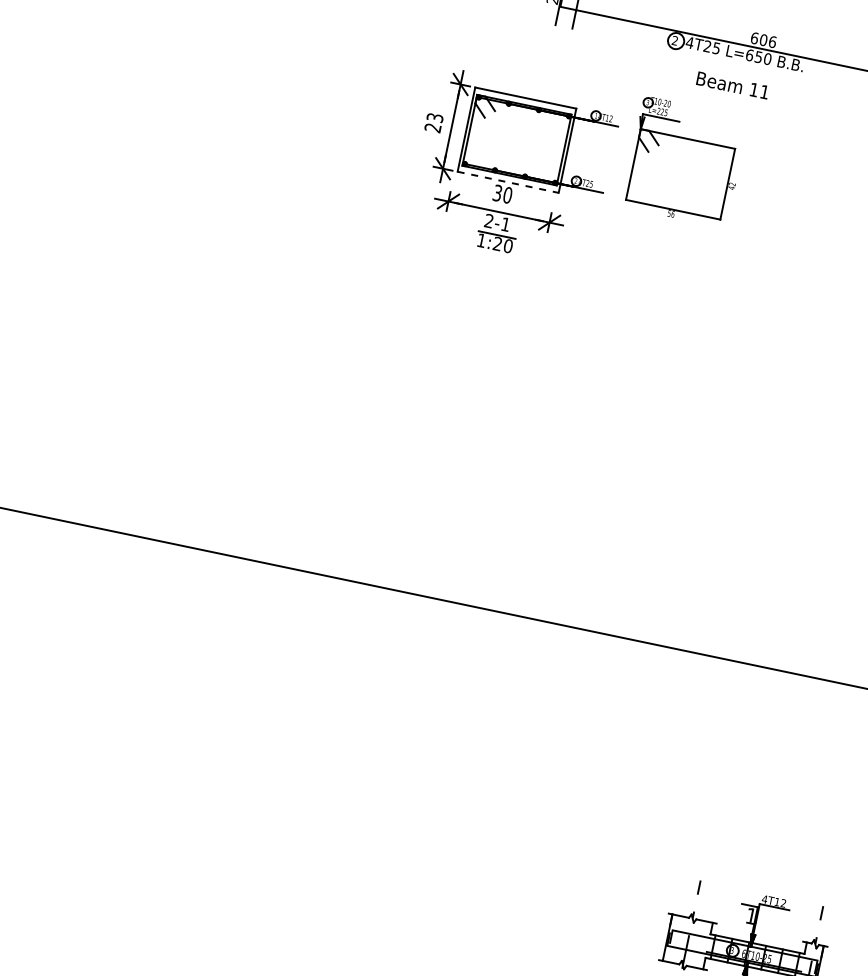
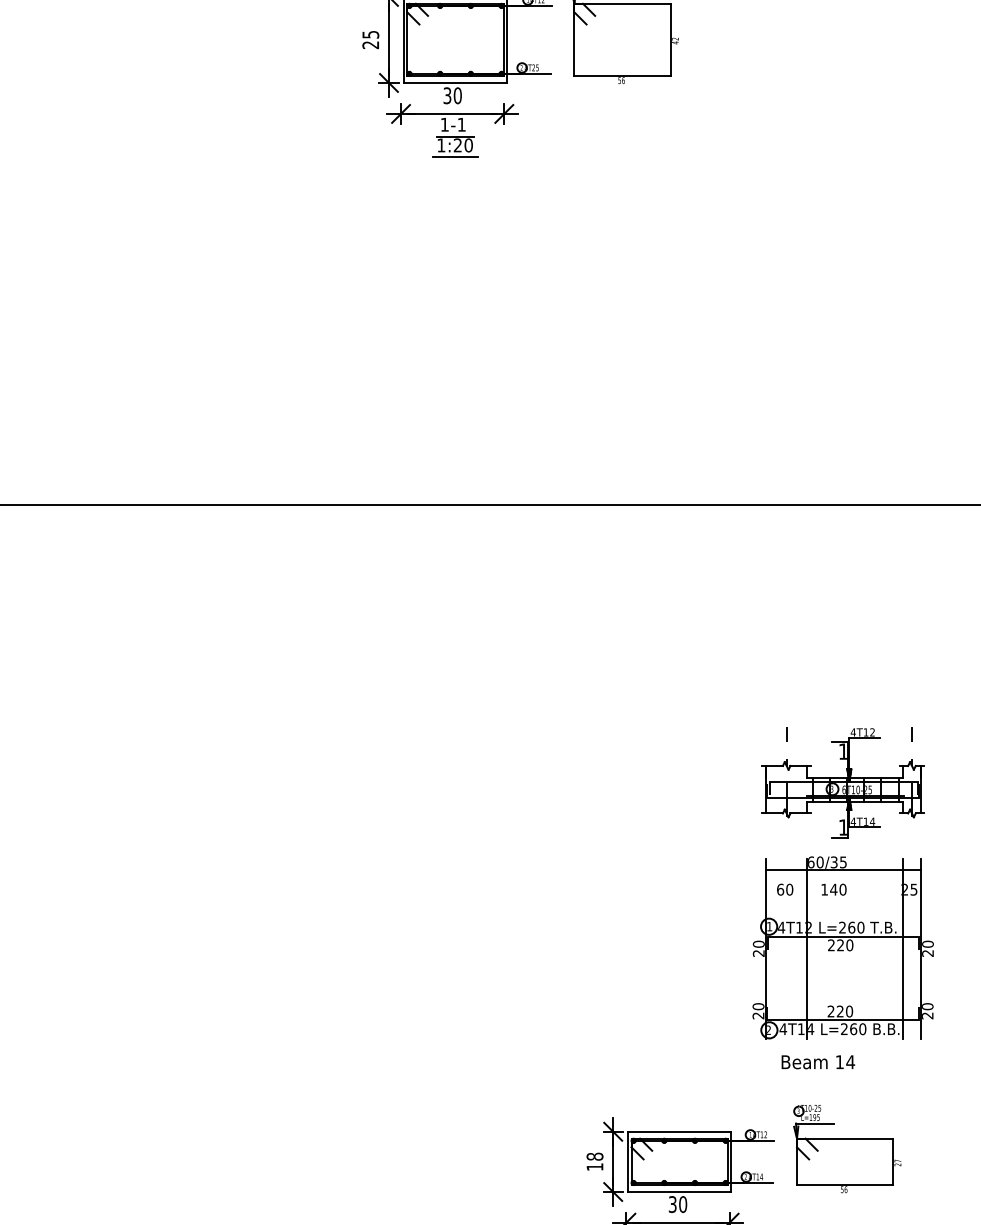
text: (434, 117) -> (370, 34), 23 -> 25
line: (508, 181) -> (455, 82), dashed -> solid
text: (488, 220) -> (444, 124), 2-1 -> 1-1
line: (492, 255) -> (455, 157), added

